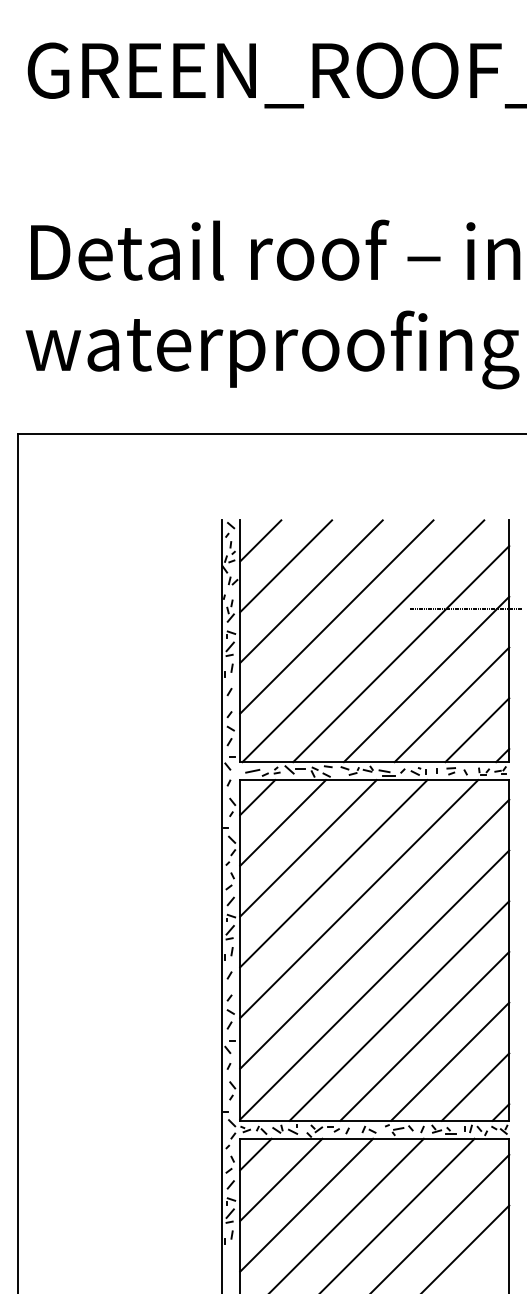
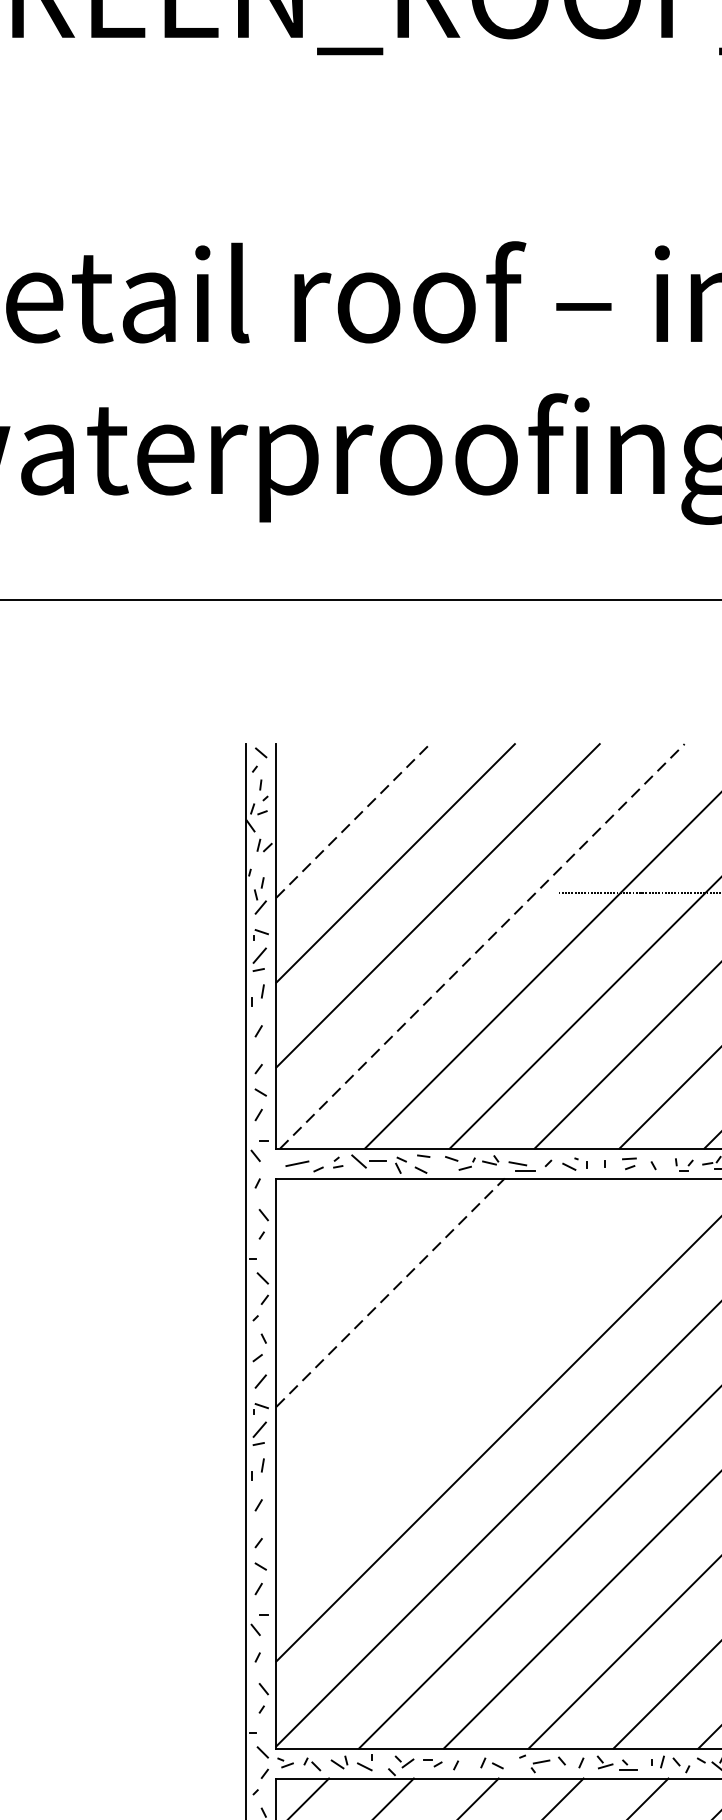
line: (260, 540) -> (310, 777), removed
line: (286, 566) -> (353, 821), solid -> dashed
line: (363, 641) -> (482, 946), solid -> dashed
line: (257, 797) -> (305, 1207), removed
line: (282, 822) -> (347, 1249), removed
line: (308, 848) -> (390, 1292), solid -> dashed
line: (333, 873) -> (432, 1334), removed
line: (359, 899) -> (475, 1378), removed

